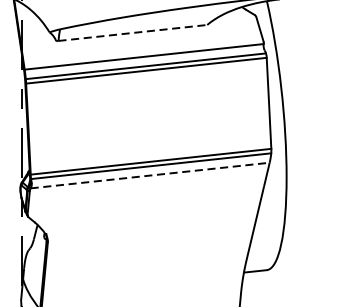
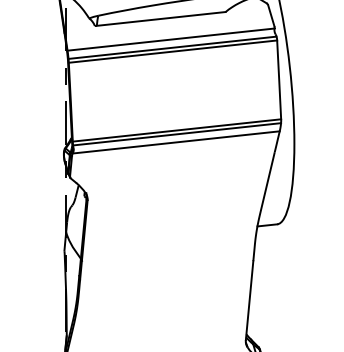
line: (133, 32) -> (161, 18), dashed -> solid
line: (150, 175) -> (176, 142), dashed -> solid

